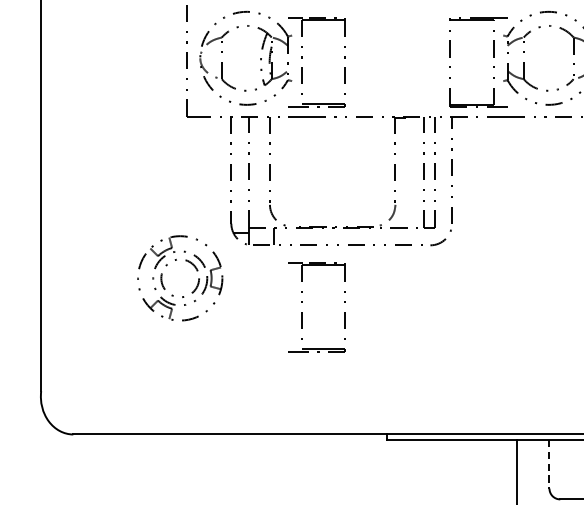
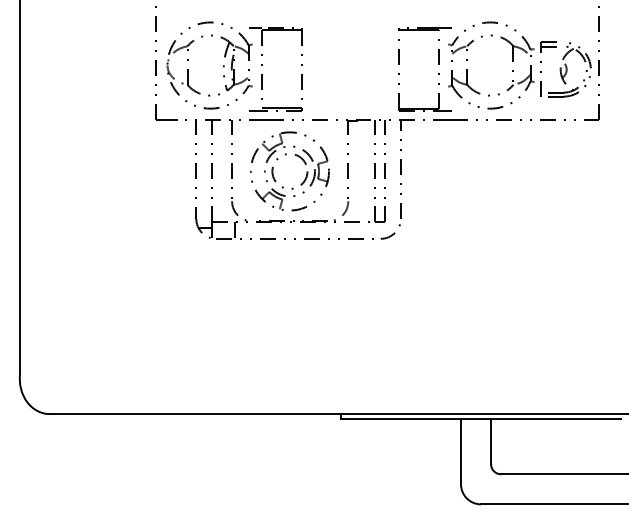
part: (163, 283) -> (274, 176), moved
part: (302, 303) -> (262, 292), removed
line: (549, 464) -> (491, 441), dashed -> solid

